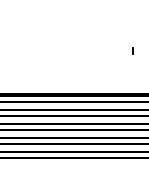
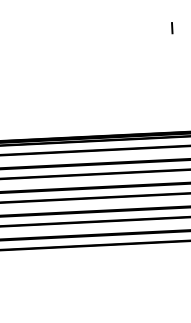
line: (132, 50) -> (171, 27), moved

